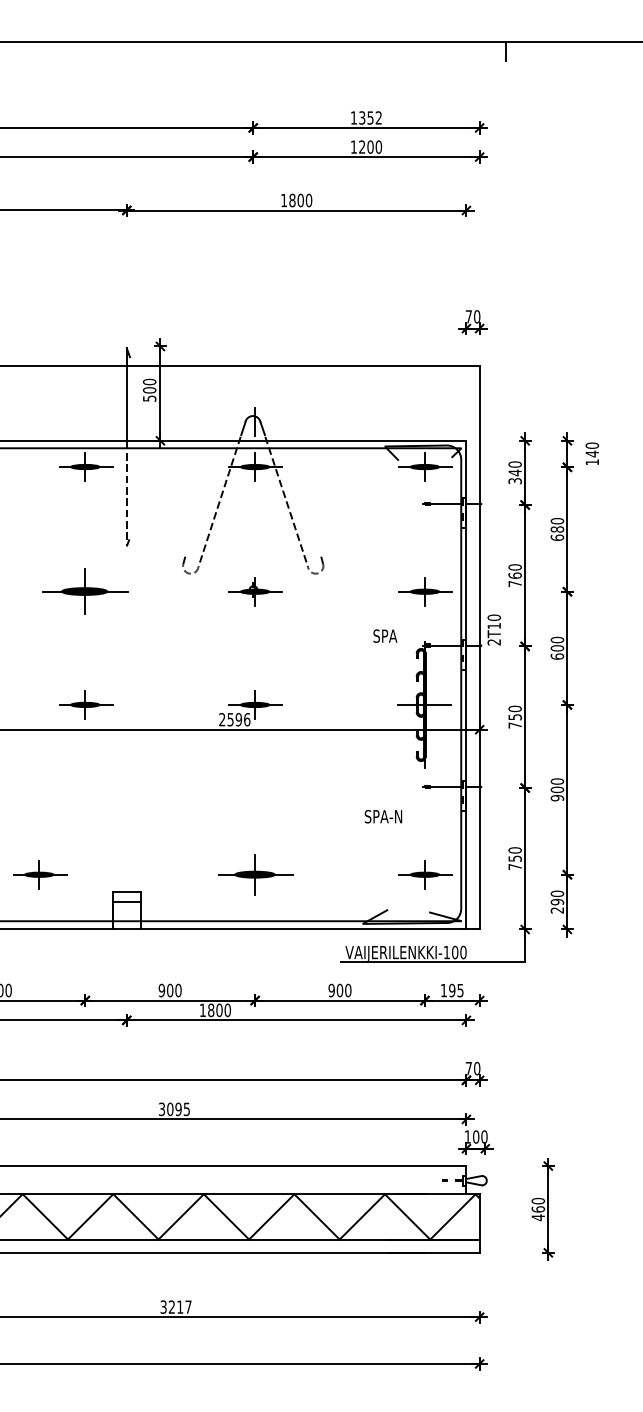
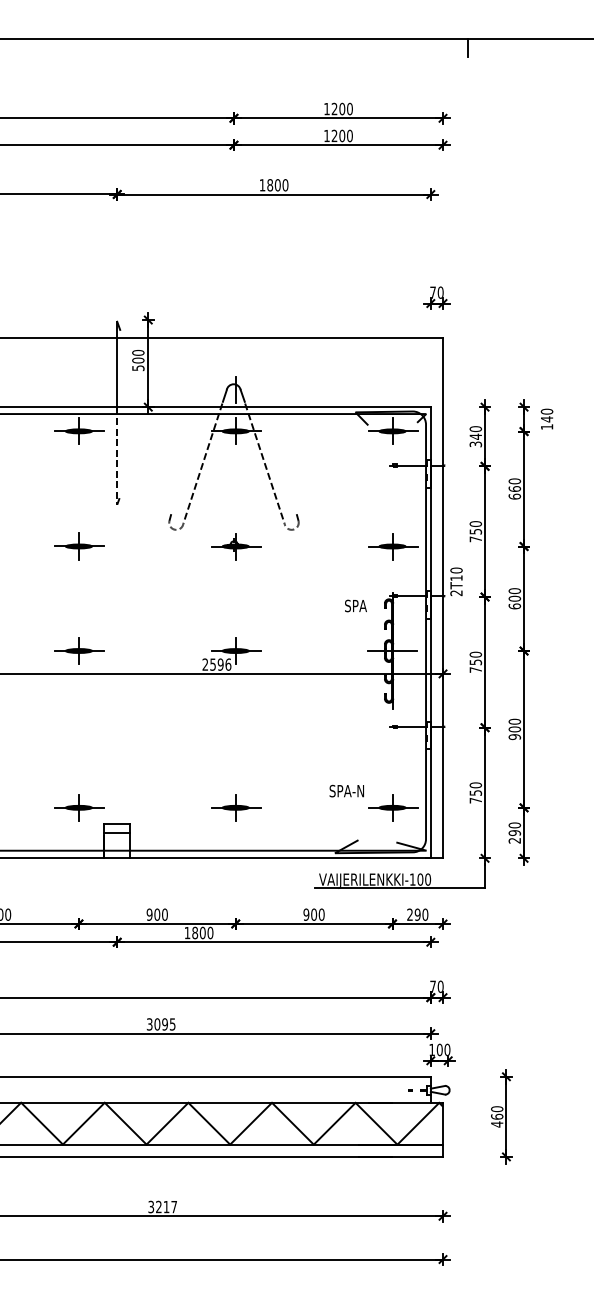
text: (370, 117) -> (342, 108), 1352 -> 1200
text: (556, 529) -> (513, 489), 680 -> 660
text: (514, 575) -> (475, 531), 760 -> 750
part: (86, 591) -> (80, 546), size x0.62
text: (385, 635) -> (356, 605), moved
text: (383, 816) -> (346, 790), moved
part: (40, 874) -> (80, 807), moved
part: (255, 874) -> (236, 807), size x0.71
text: (451, 990) -> (417, 914), 195 -> 290

